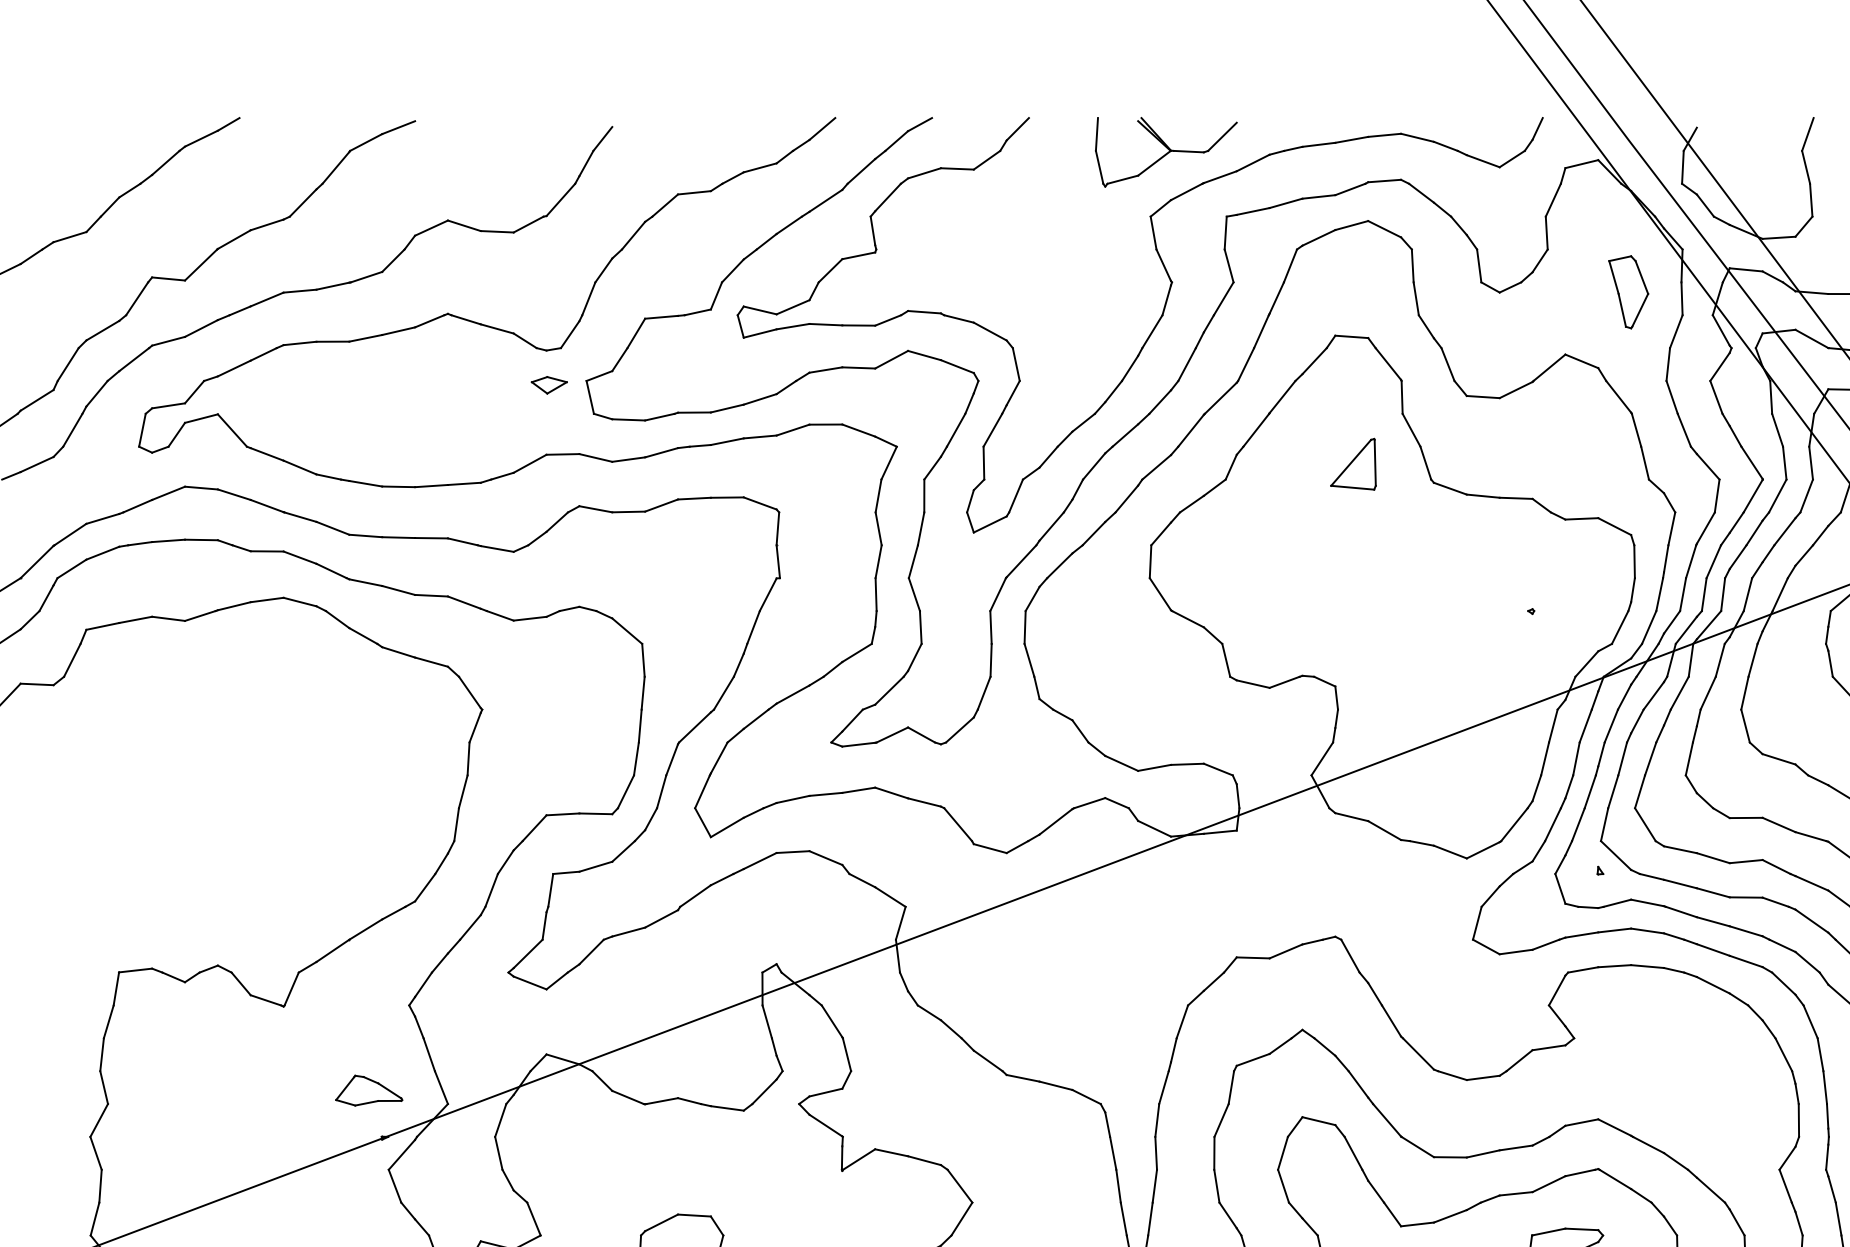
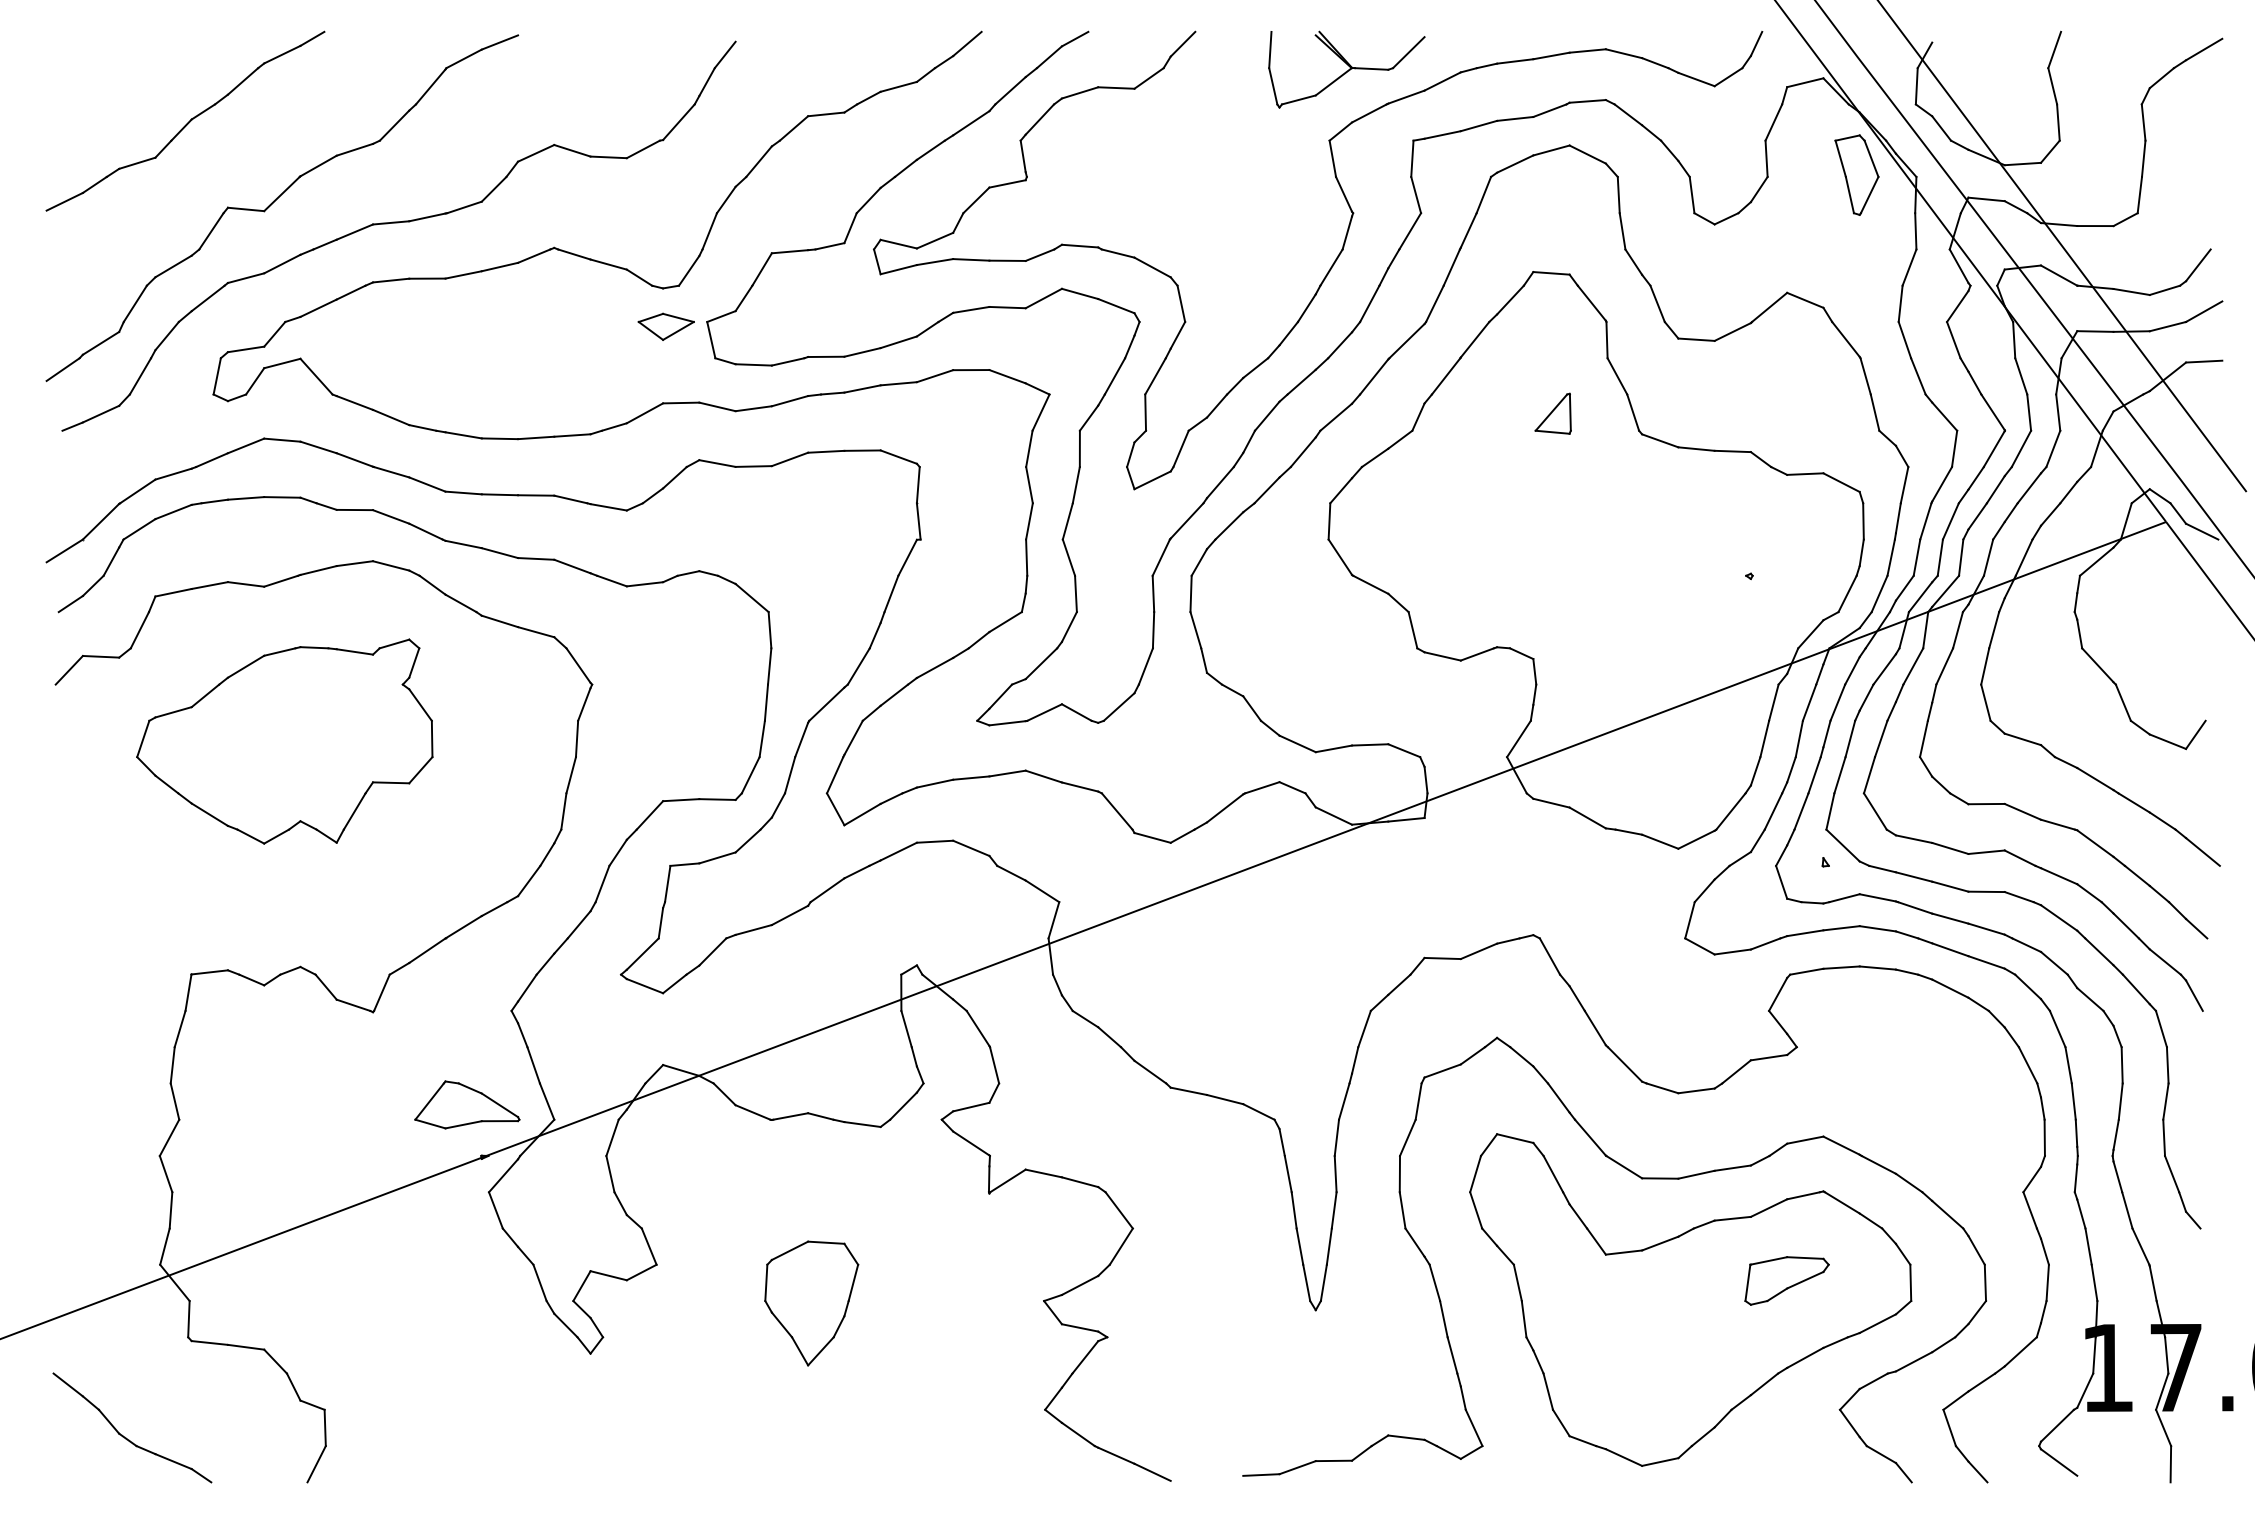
part: (1628, 291) -> (1856, 174), moved
part: (548, 385) -> (665, 326), size x1.43
part: (1352, 463) -> (1552, 413), size x0.71
part: (203, 761) -> (284, 741), added
part: (369, 1090) -> (467, 1104), size x1.43

